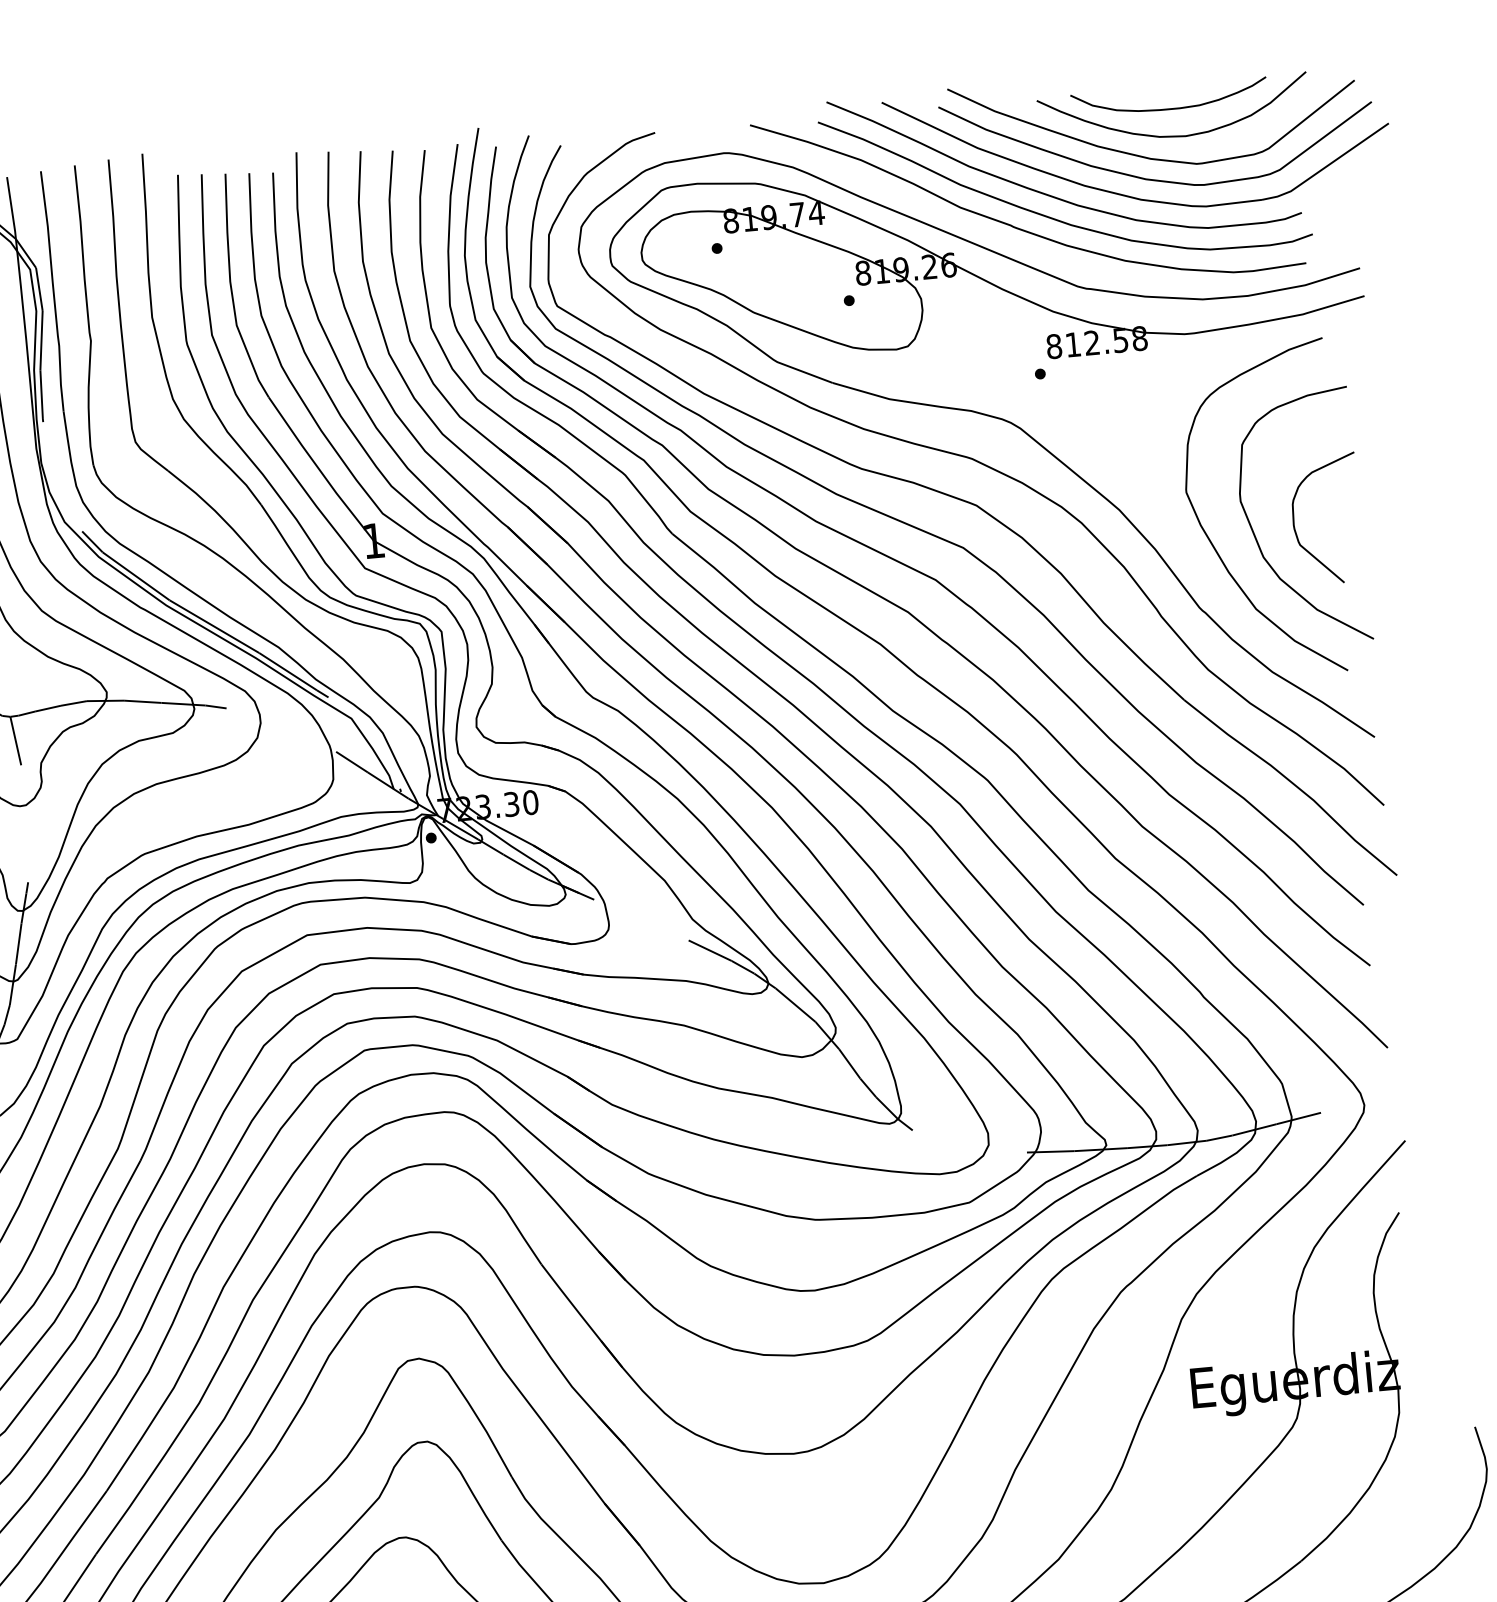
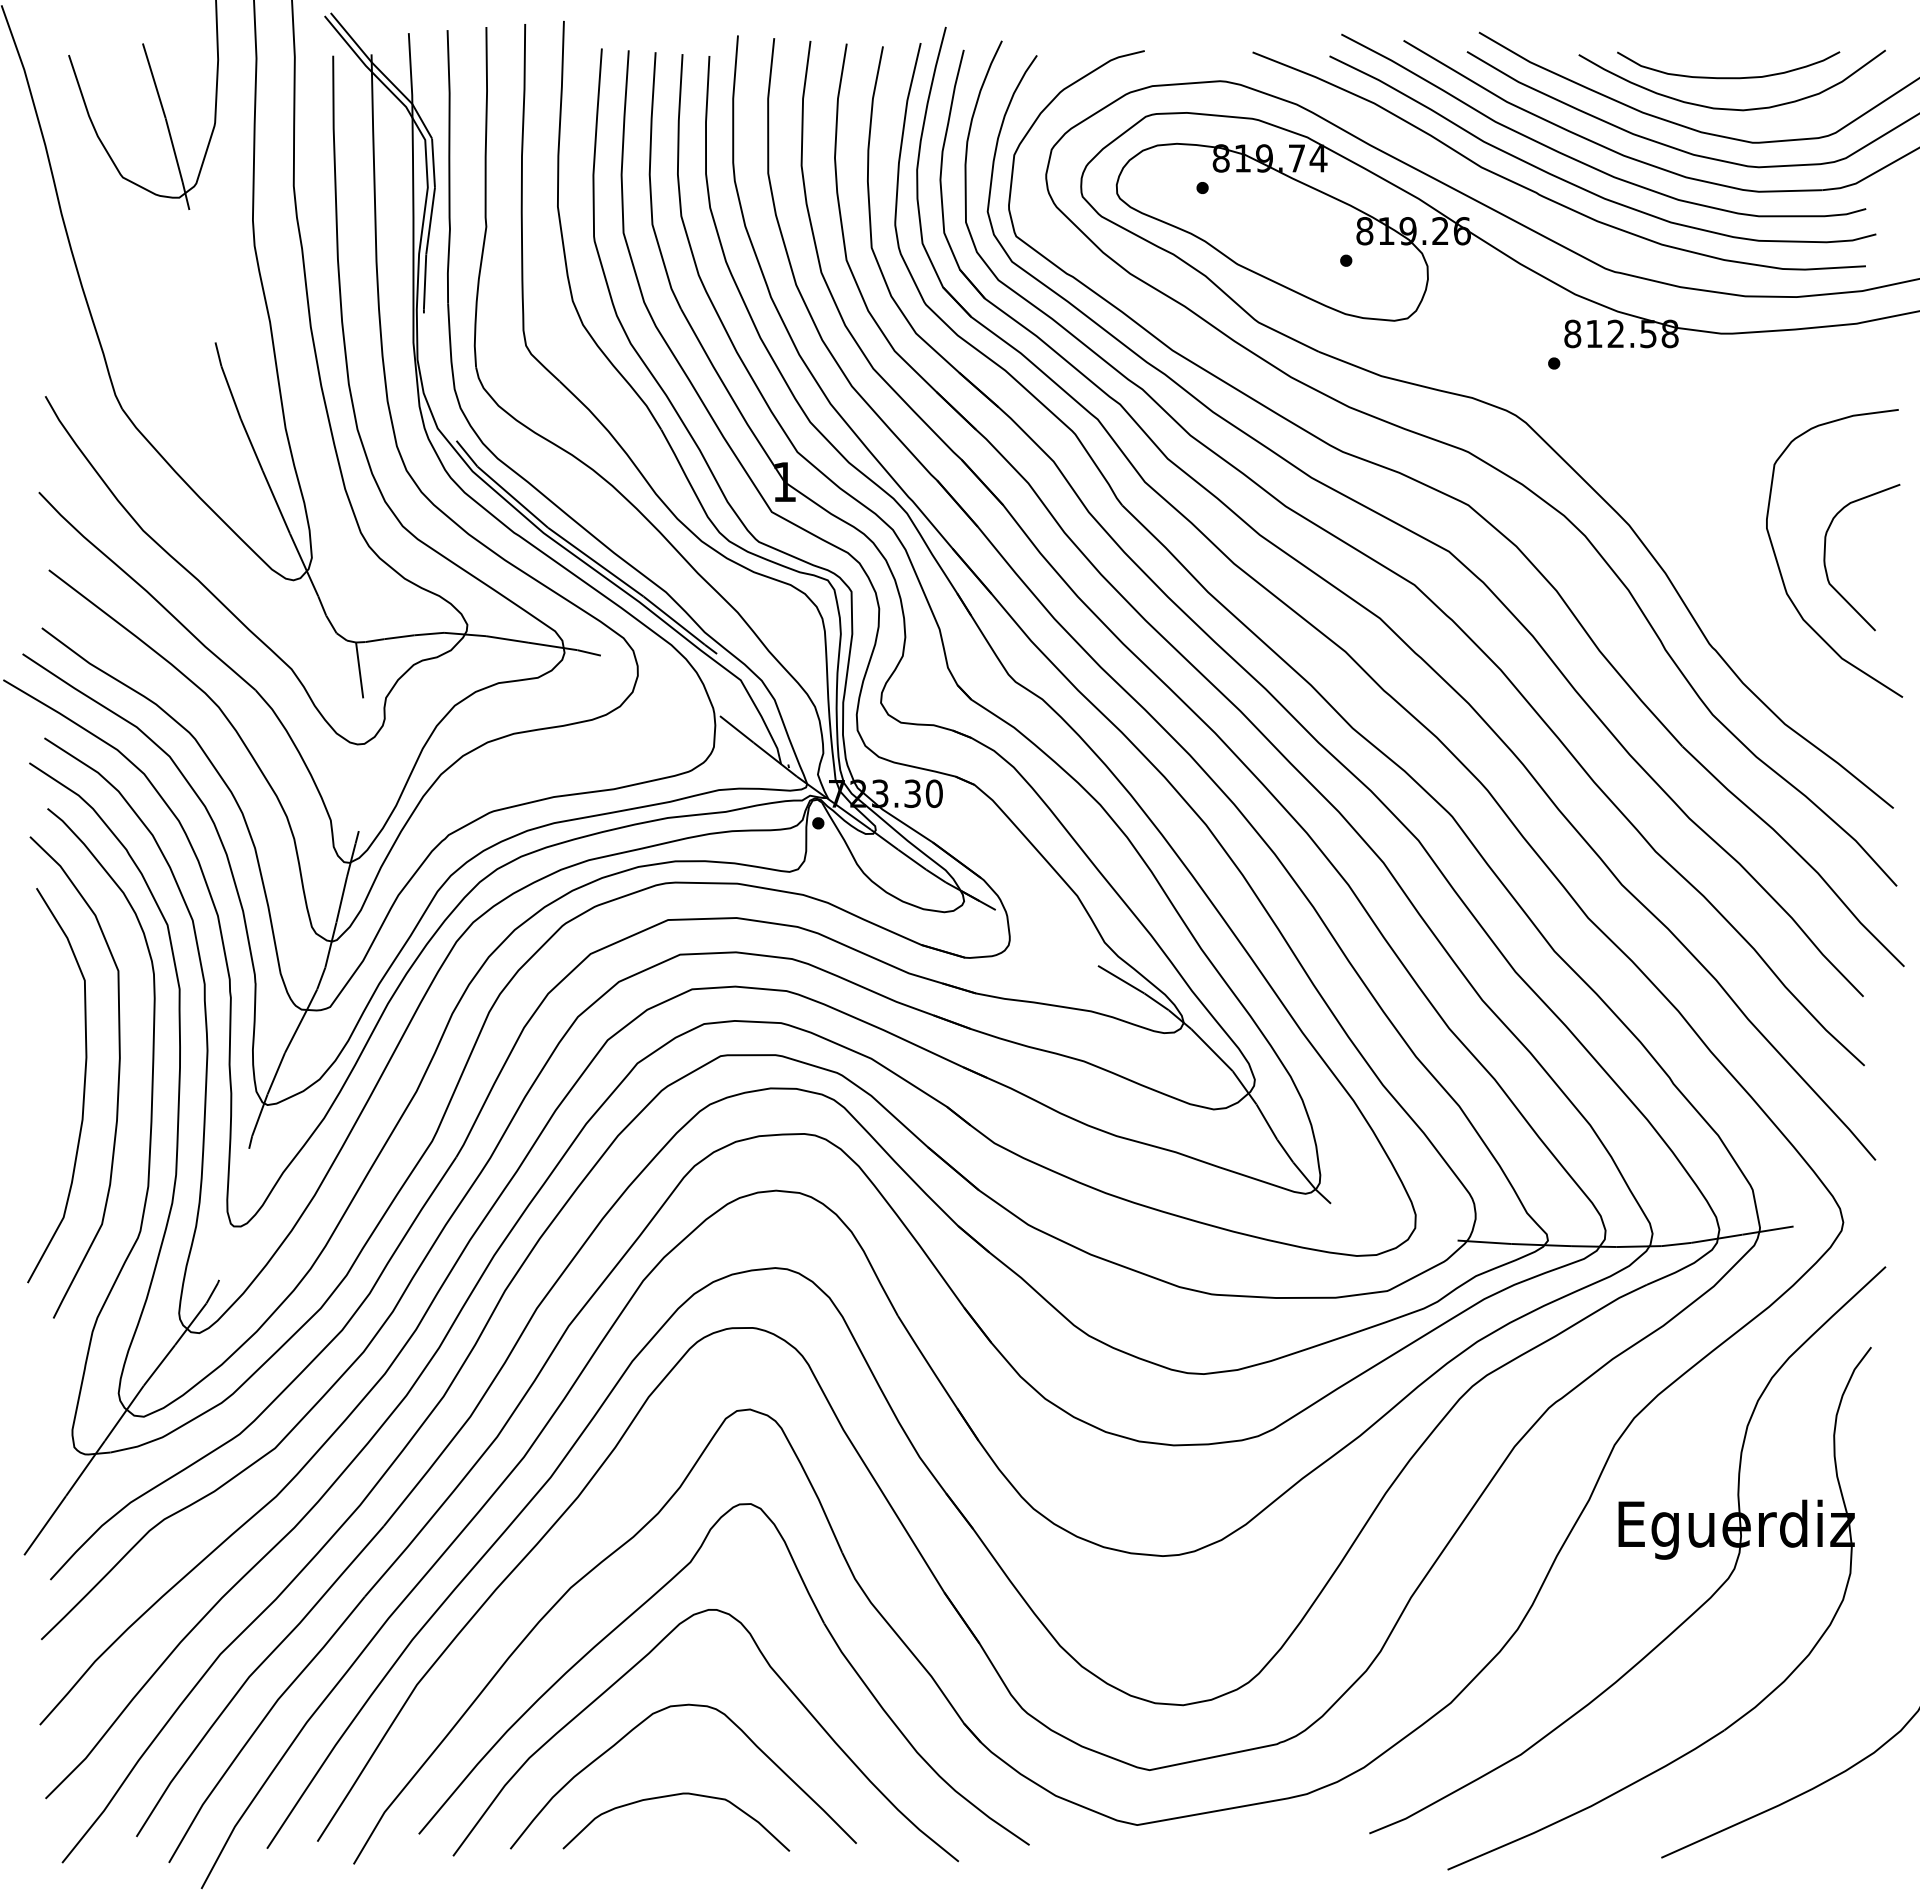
curve: (1212, 542) -> (1730, 571), removed

